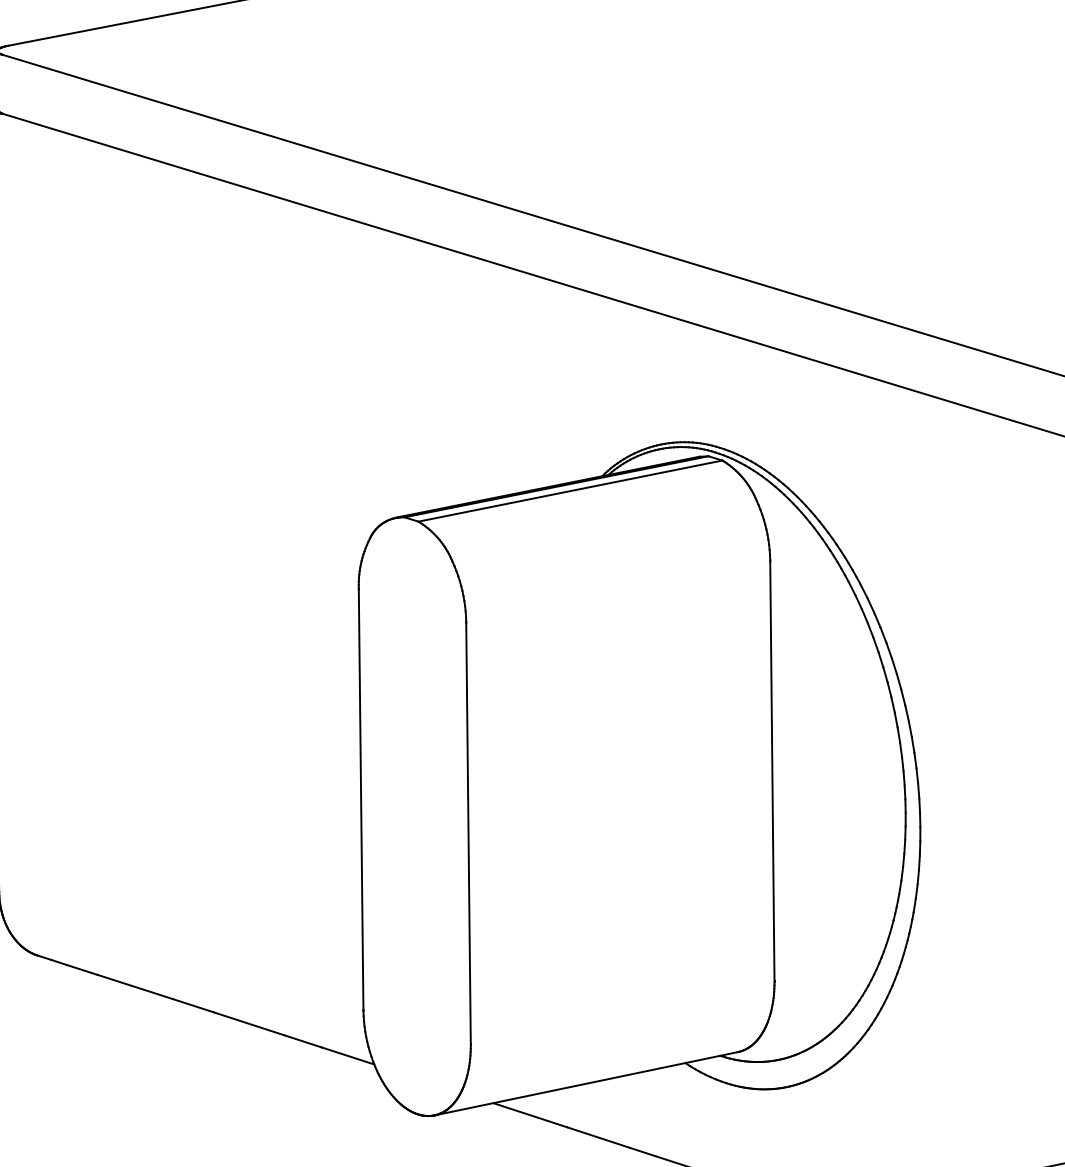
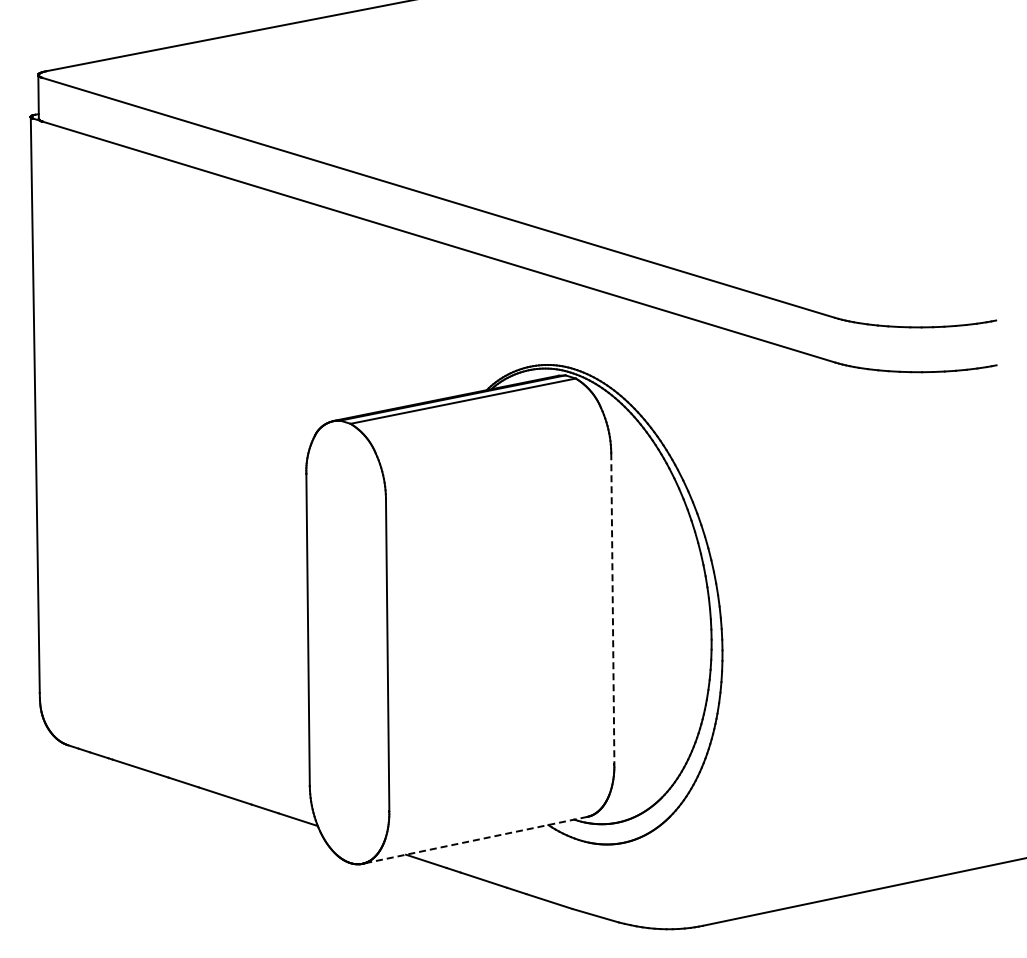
line: (771, 770) -> (612, 608), solid -> dashed
line: (587, 1083) -> (475, 840), solid -> dashed

